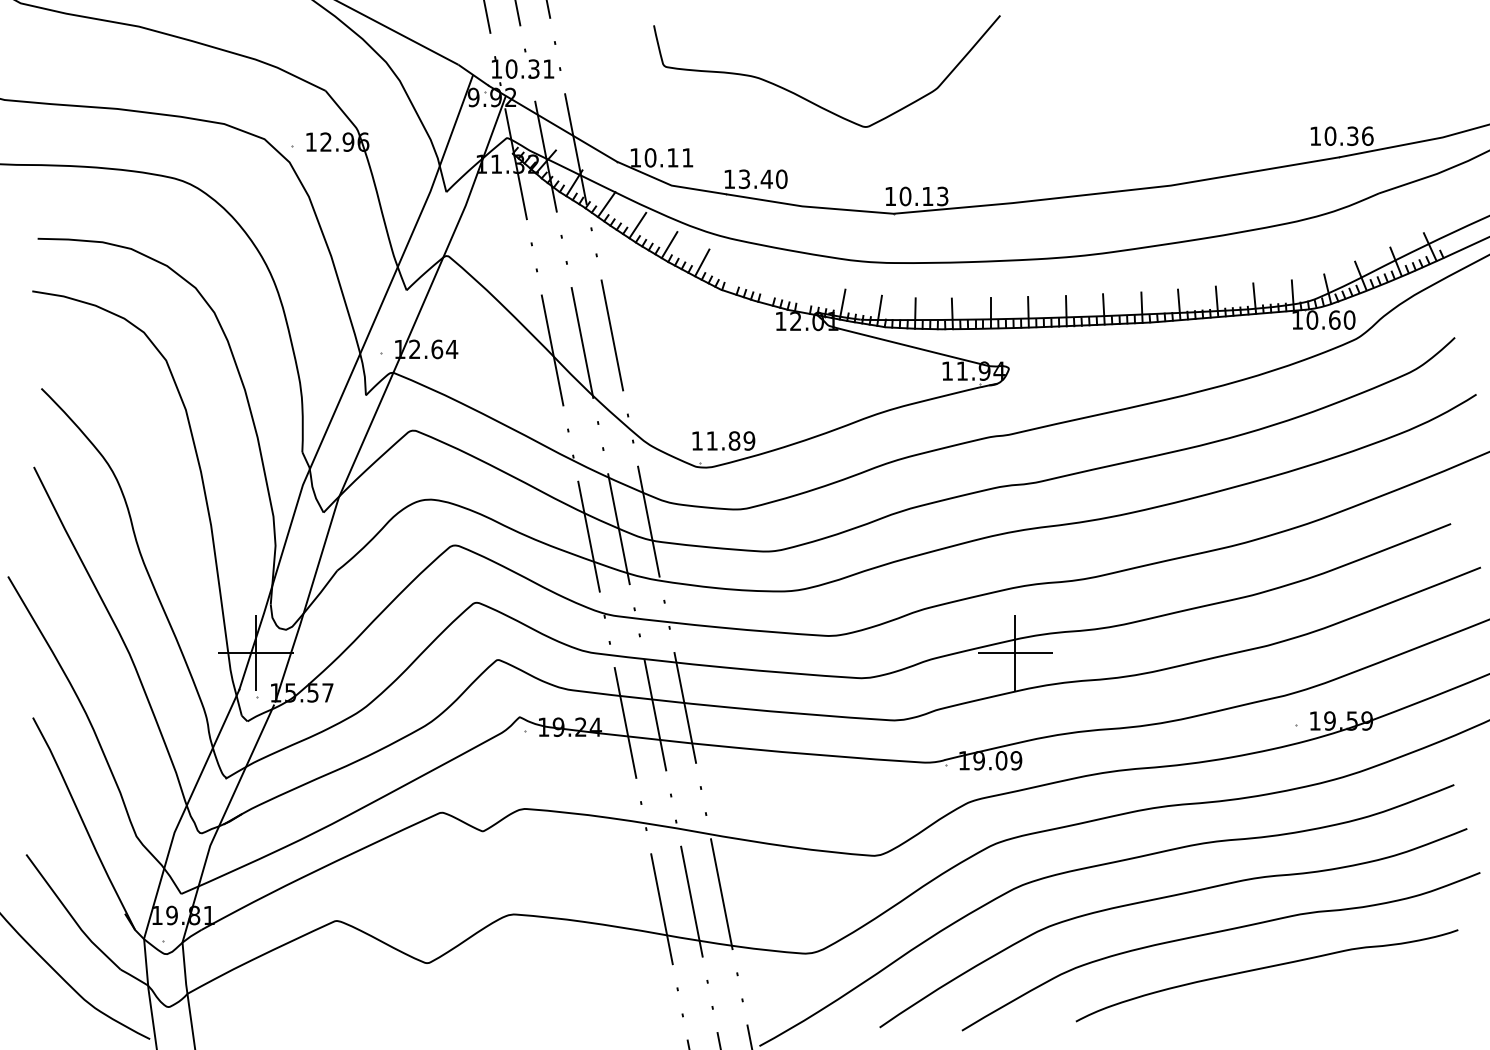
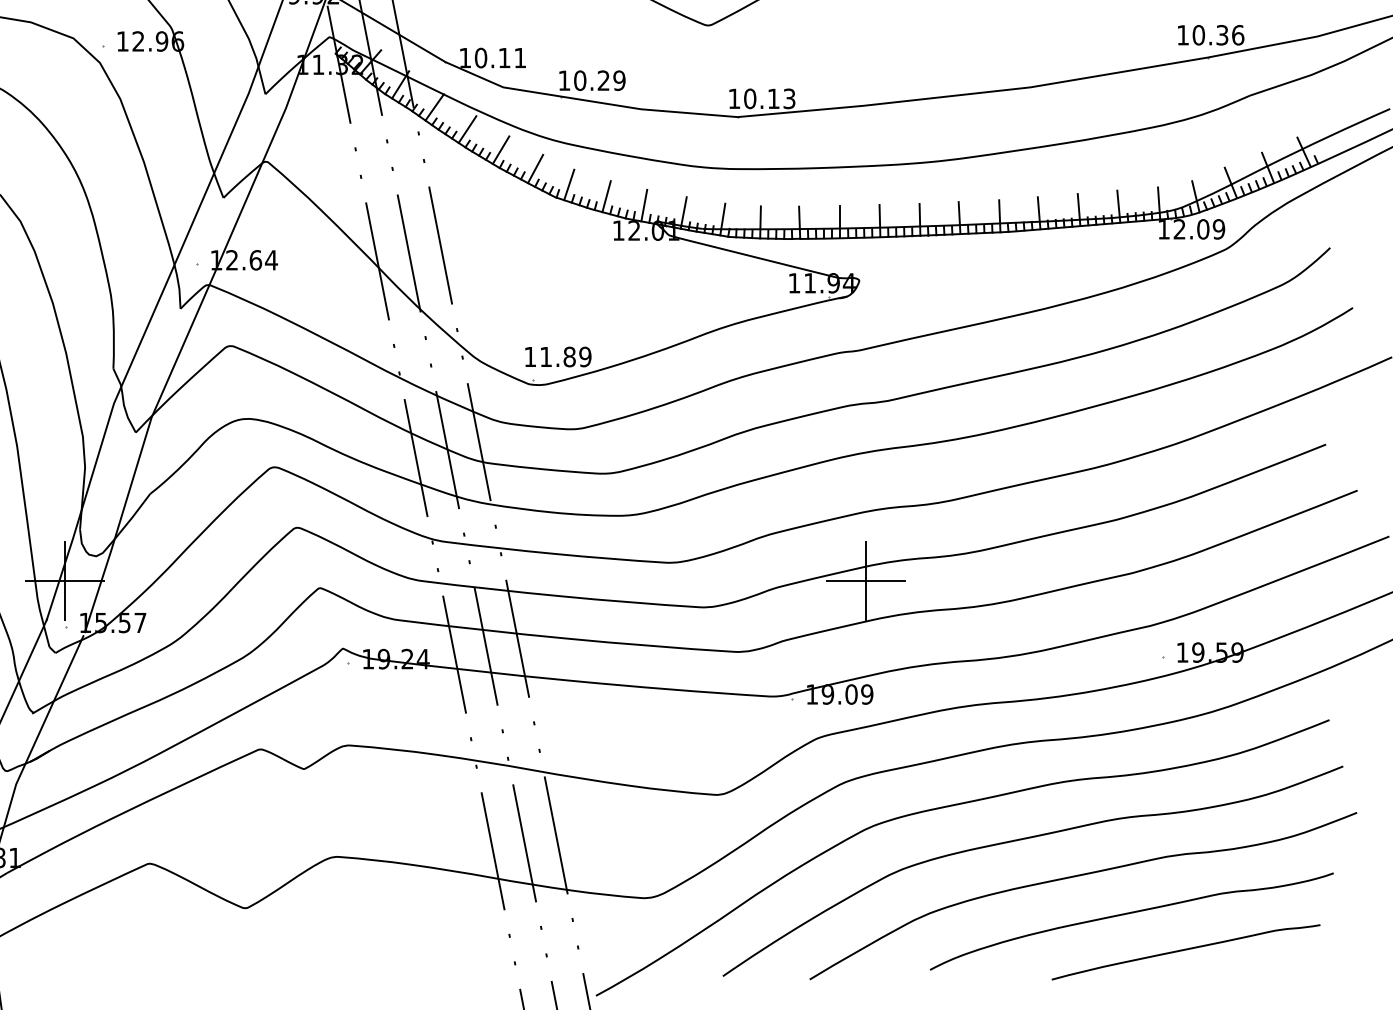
text: (762, 179) -> (599, 80), 13.40 -> 10.29
line: (733, 277) -> (568, 184), added
line: (769, 288) -> (606, 195), added
line: (804, 297) -> (643, 205), added
text: (1330, 319) -> (1198, 228), 10.60 -> 12.09
curve: (1318, 1003) -> (1186, 950), added

